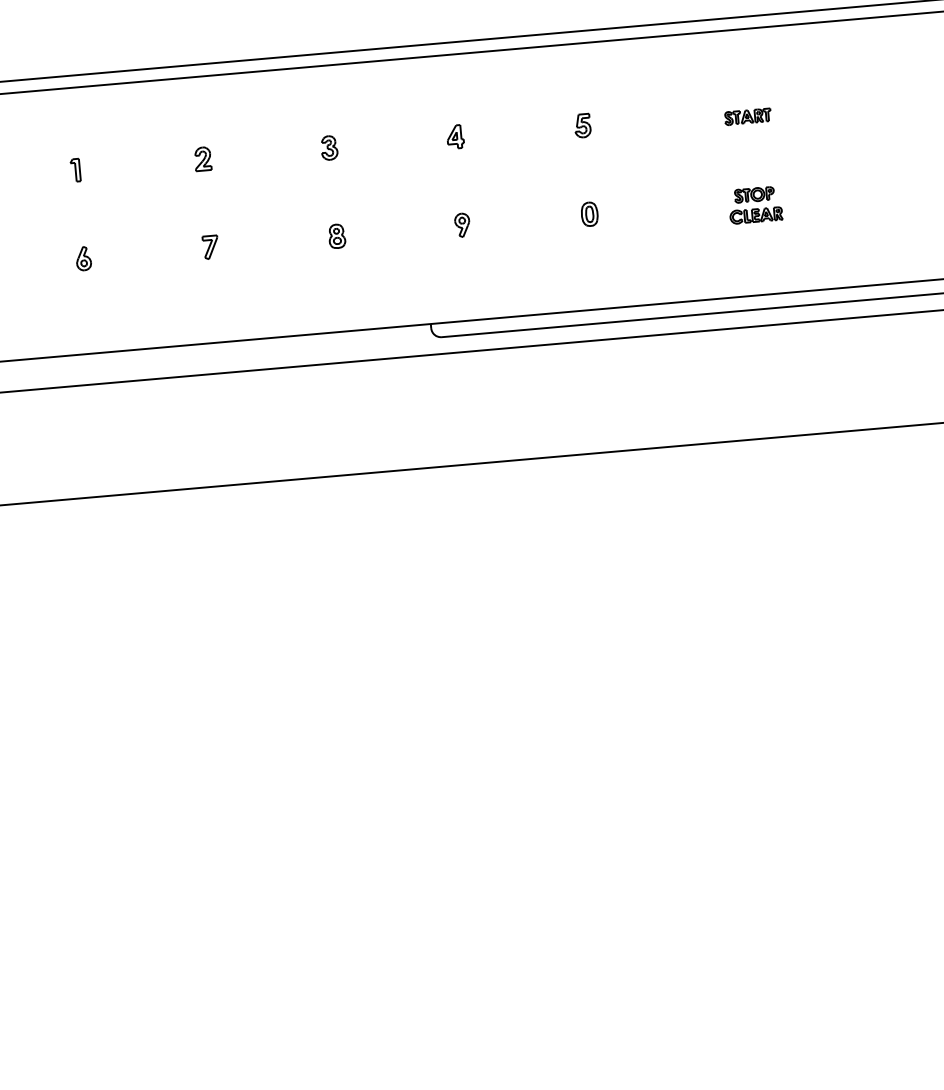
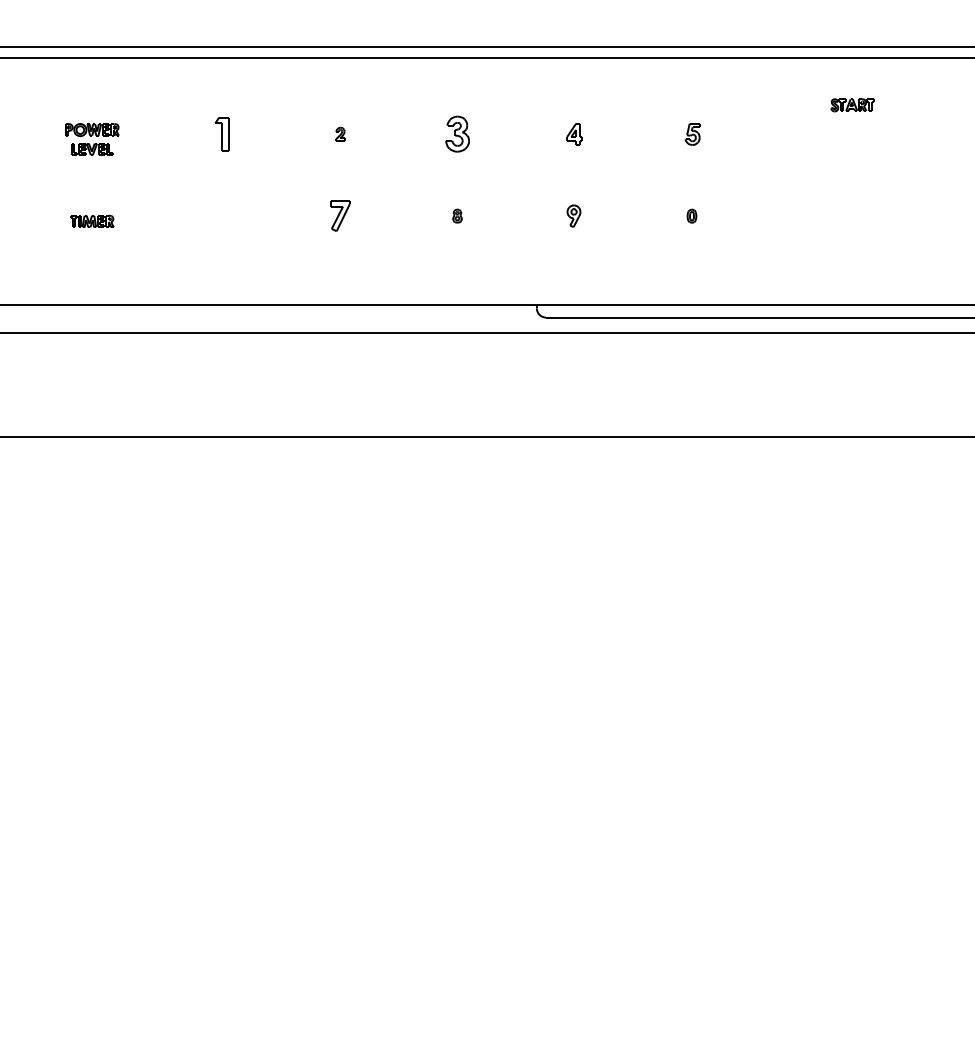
part: (747, 117) -> (852, 105), moved
part: (329, 148) -> (457, 134), size x1.6
part: (203, 158) -> (340, 133), size x0.6
part: (74, 170) -> (221, 134), size x1.6
part: (755, 204) -> (845, 220), removed
part: (589, 213) -> (691, 215), size x0.6
part: (336, 235) -> (457, 215), size x0.6
part: (210, 247) -> (340, 216), size x1.4
part: (83, 257) -> (222, 215), removed

